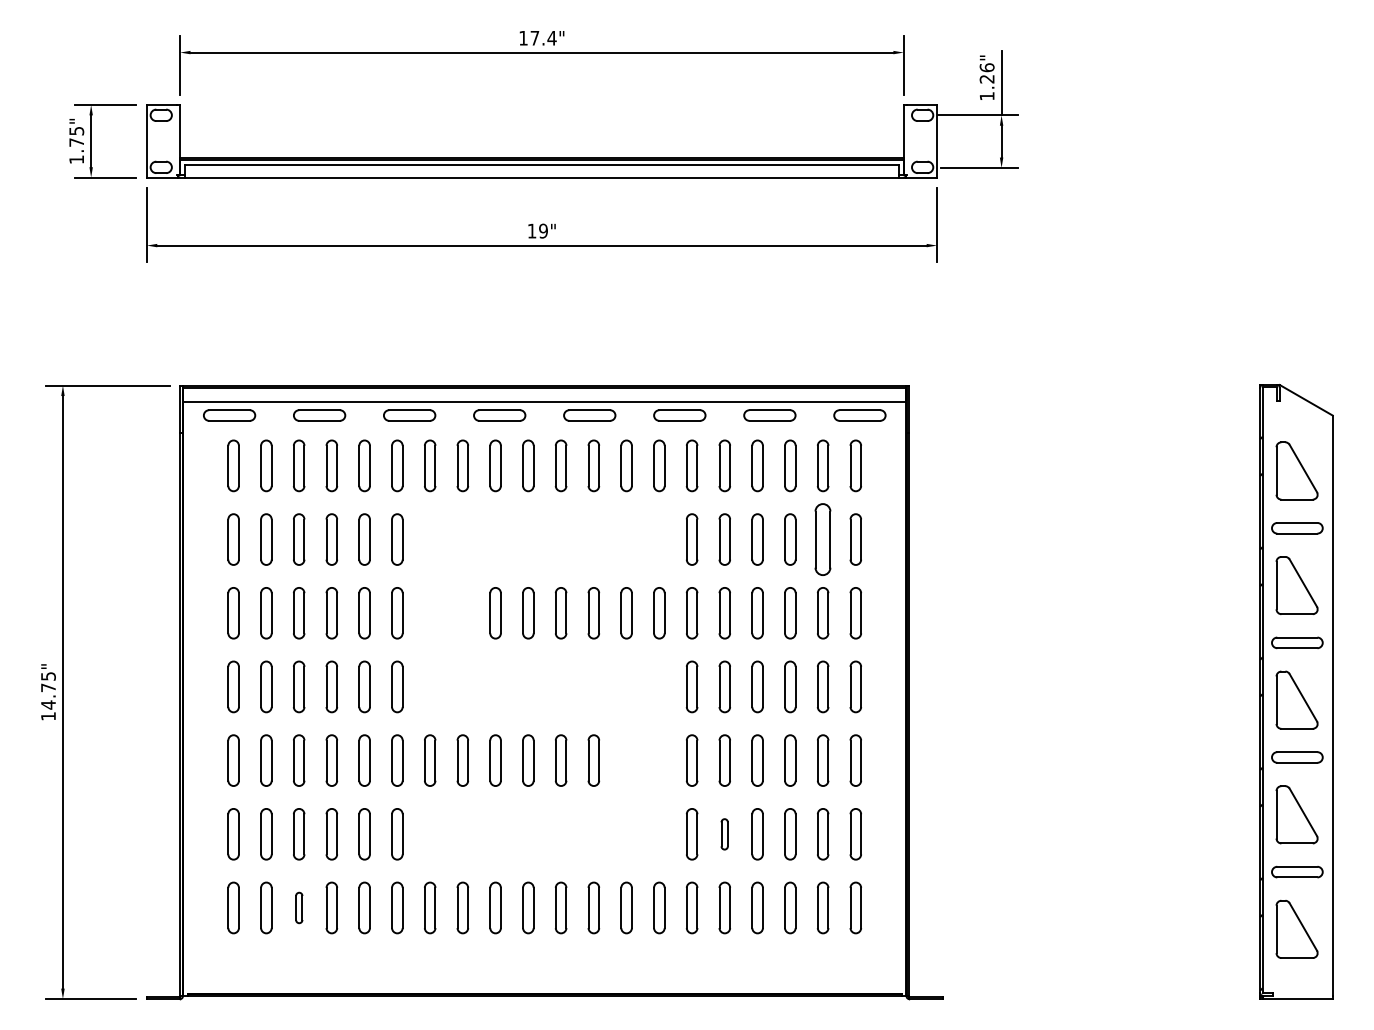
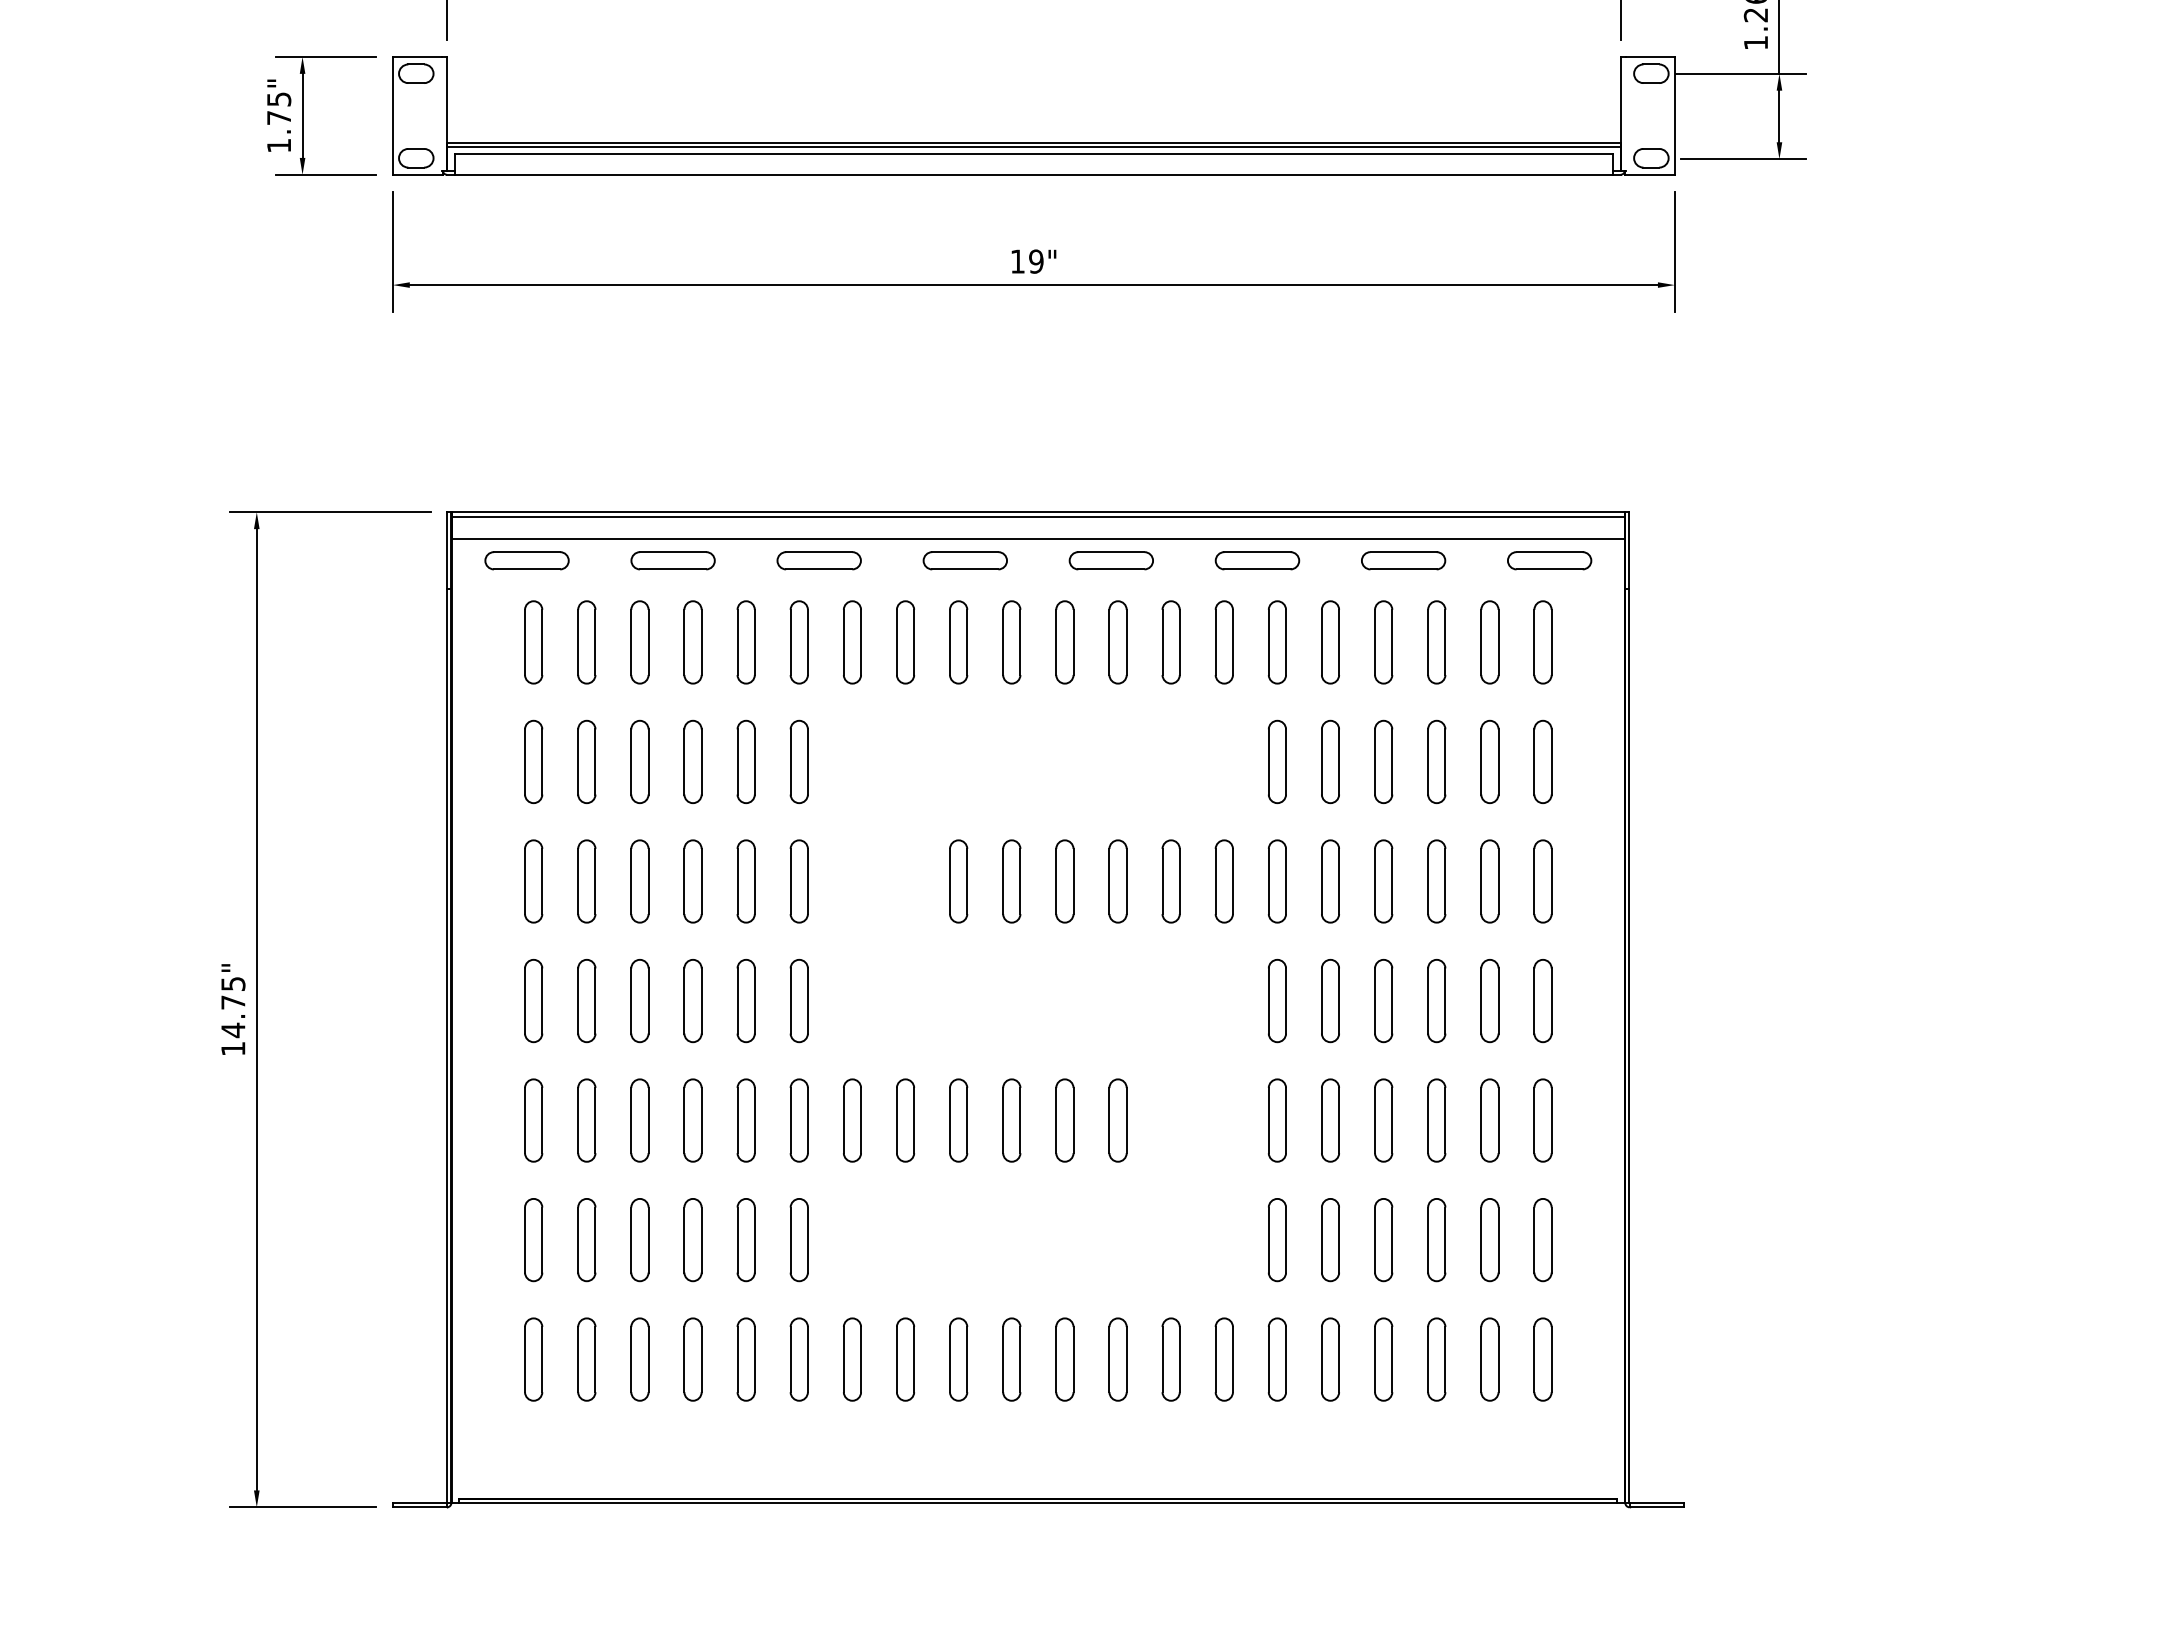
part: (823, 539) -> (1490, 761), size x0.71
part: (724, 834) -> (1329, 1240), size x1.67
part: (299, 907) -> (640, 1358), size x1.67

